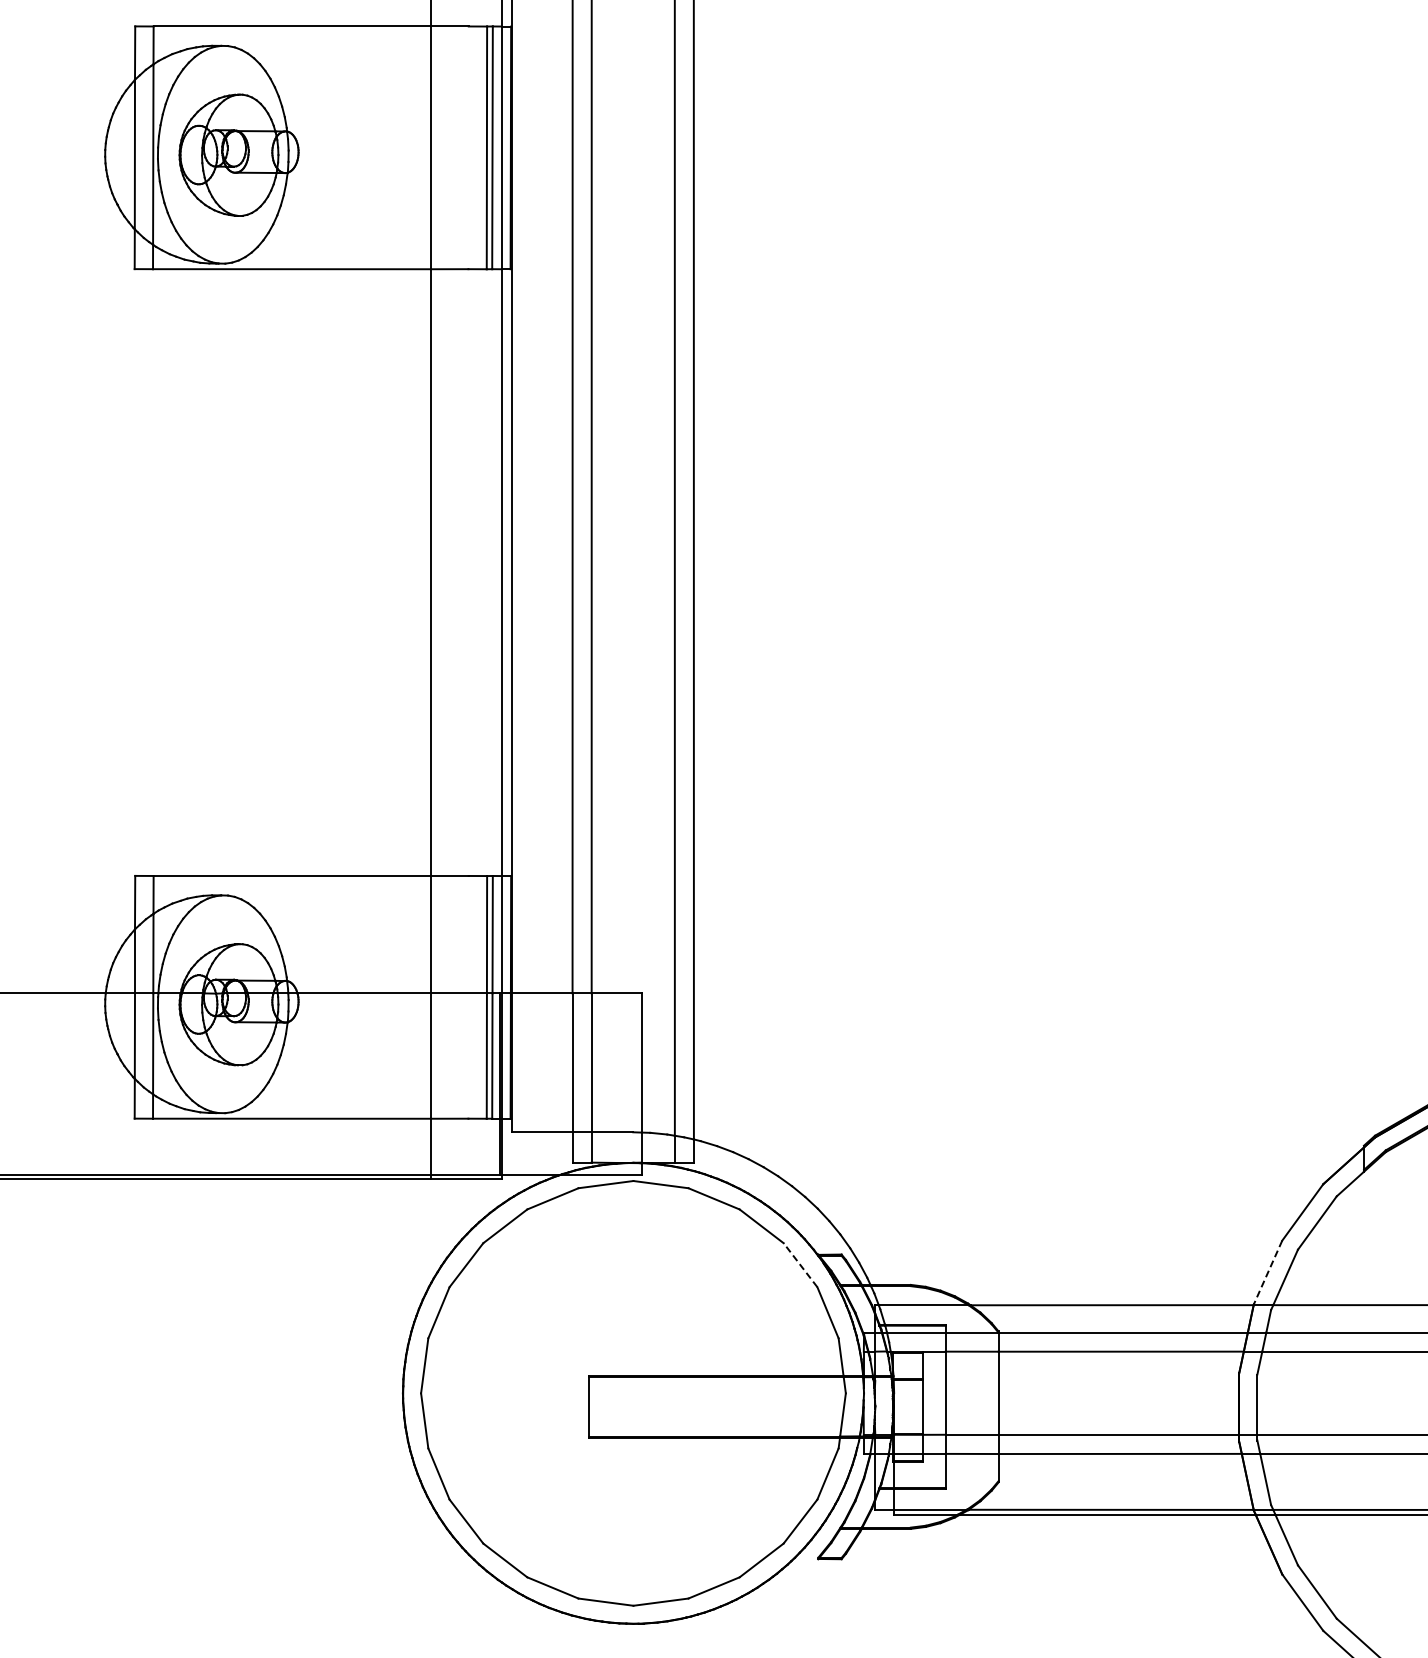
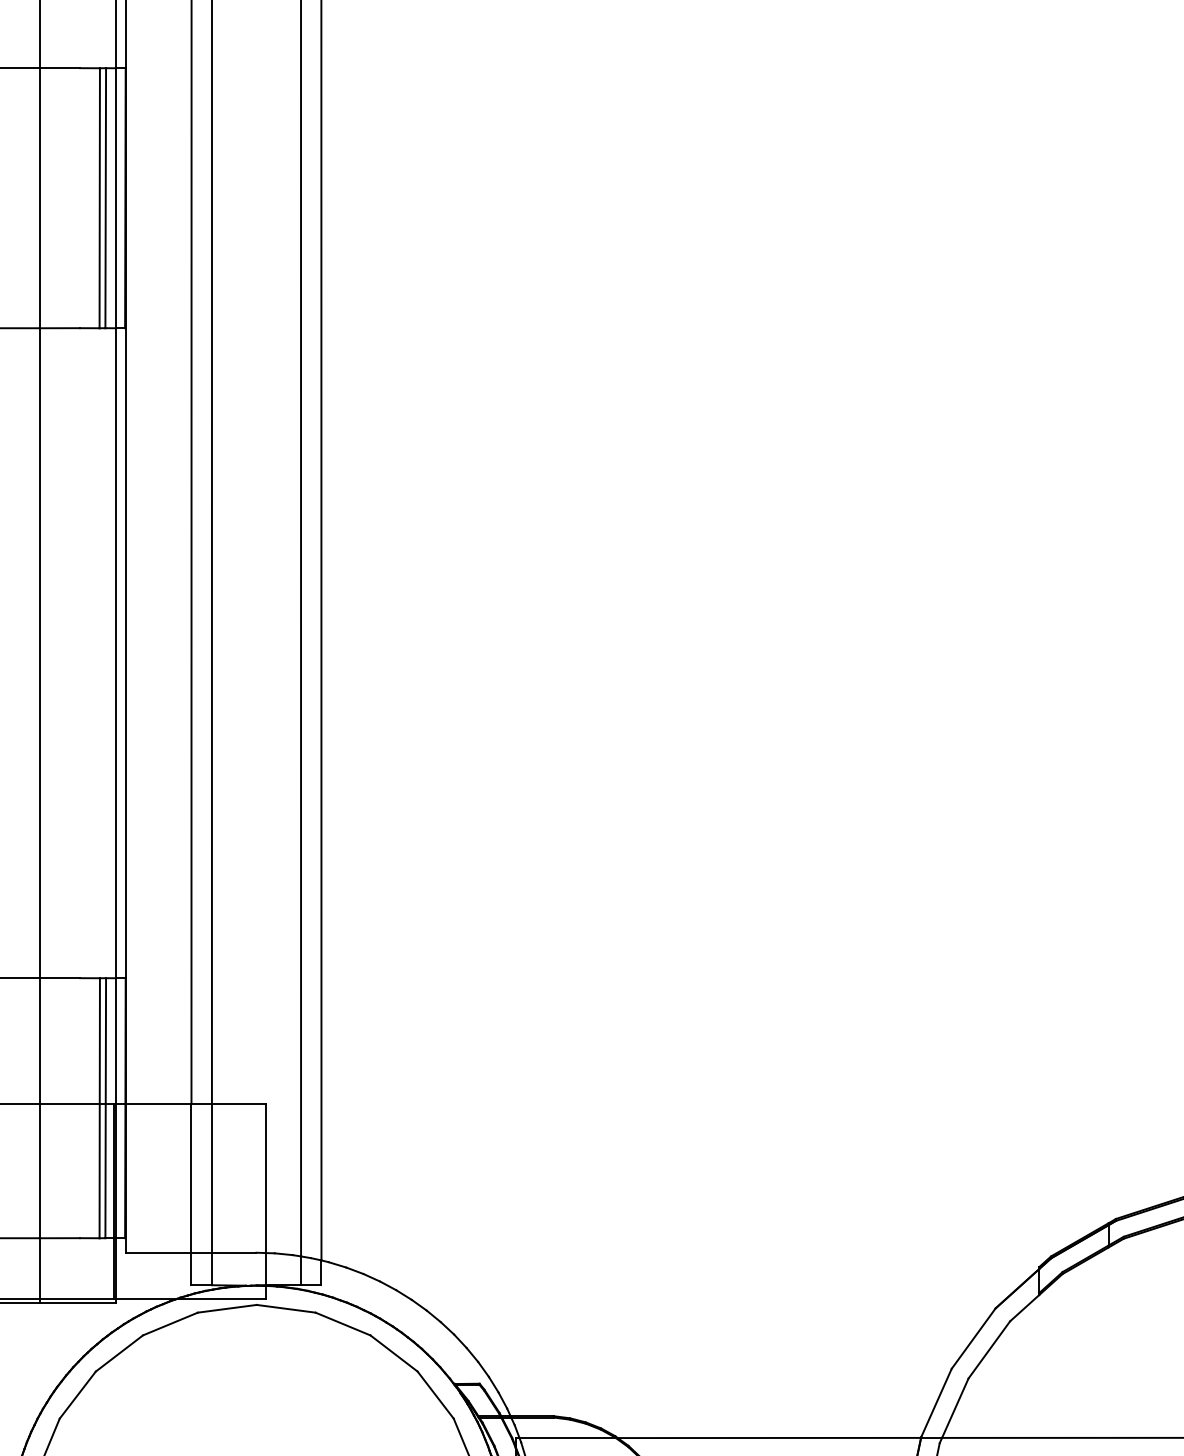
line: (800, 1265) -> (435, 1395), dashed -> solid
line: (1268, 1272) -> (936, 1402), dashed -> solid

